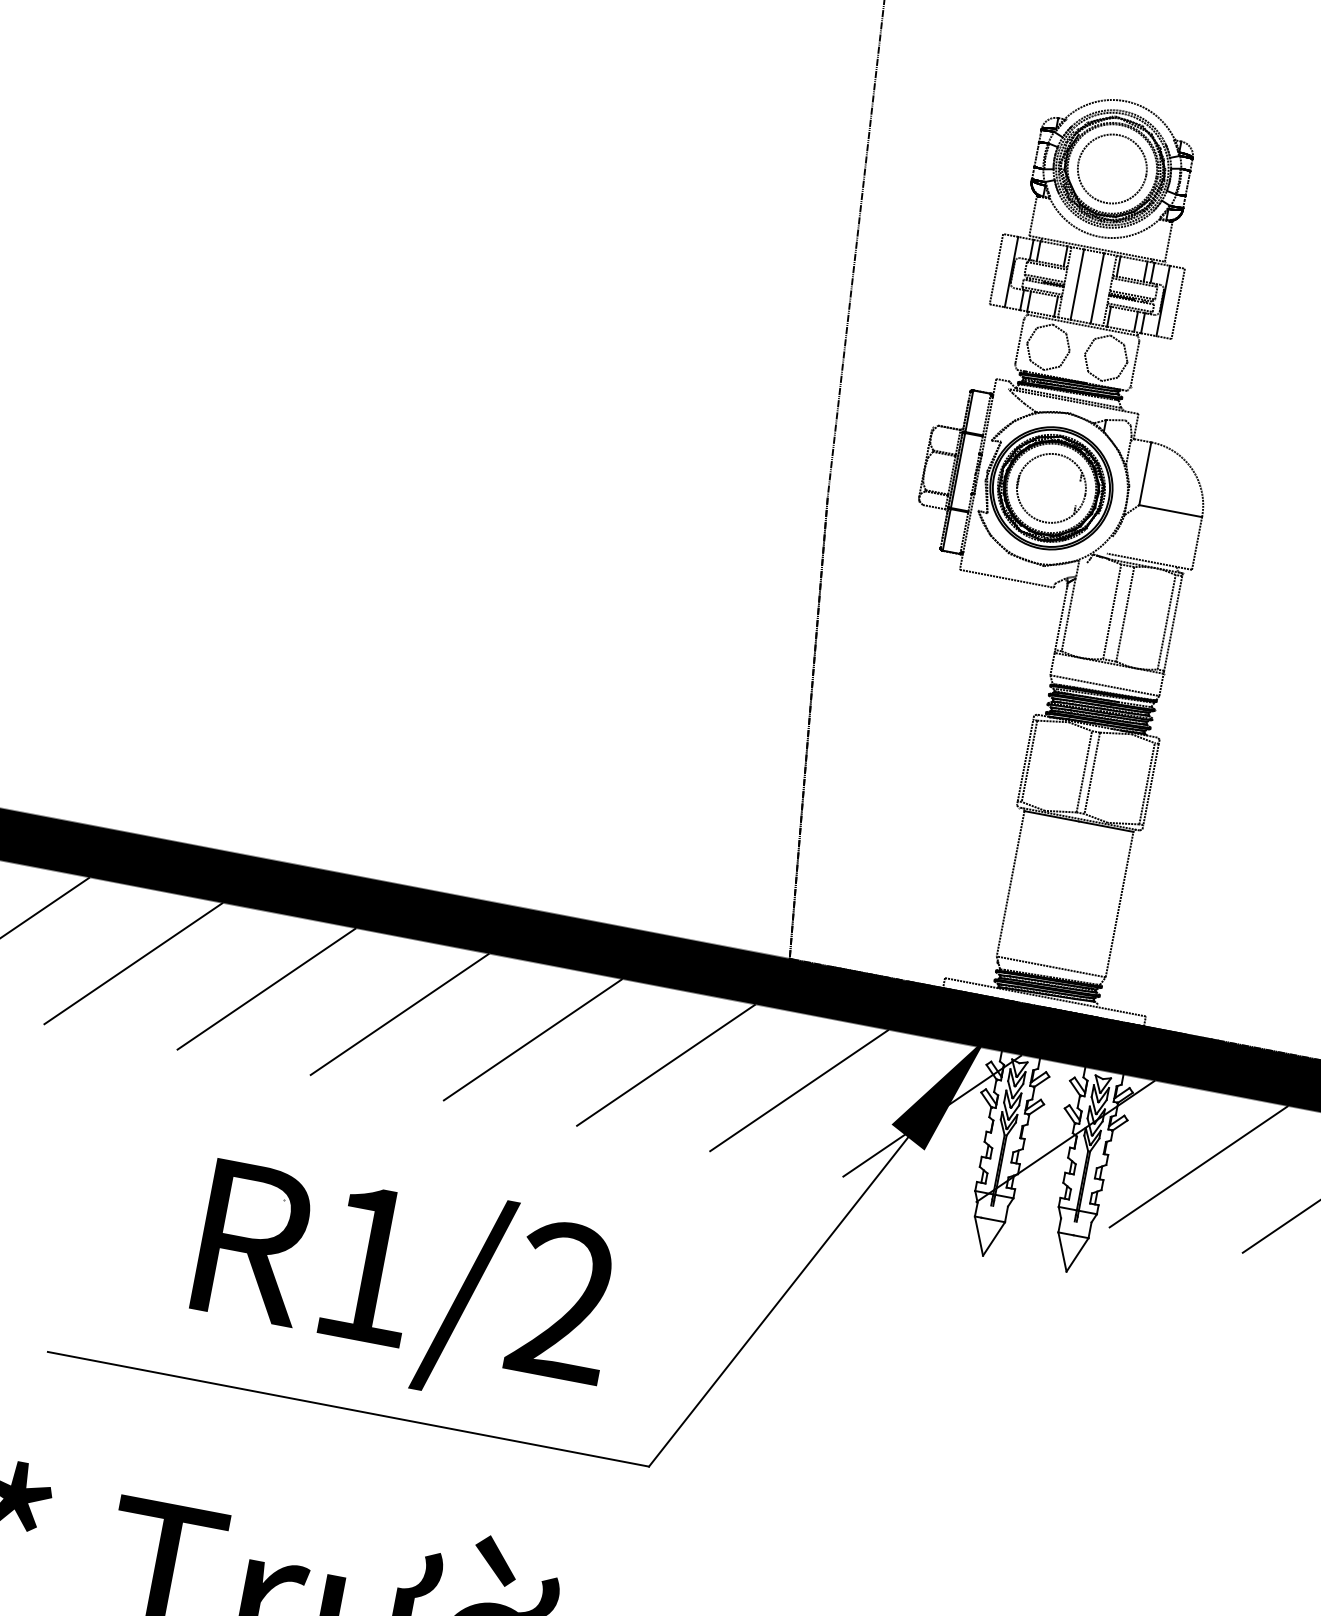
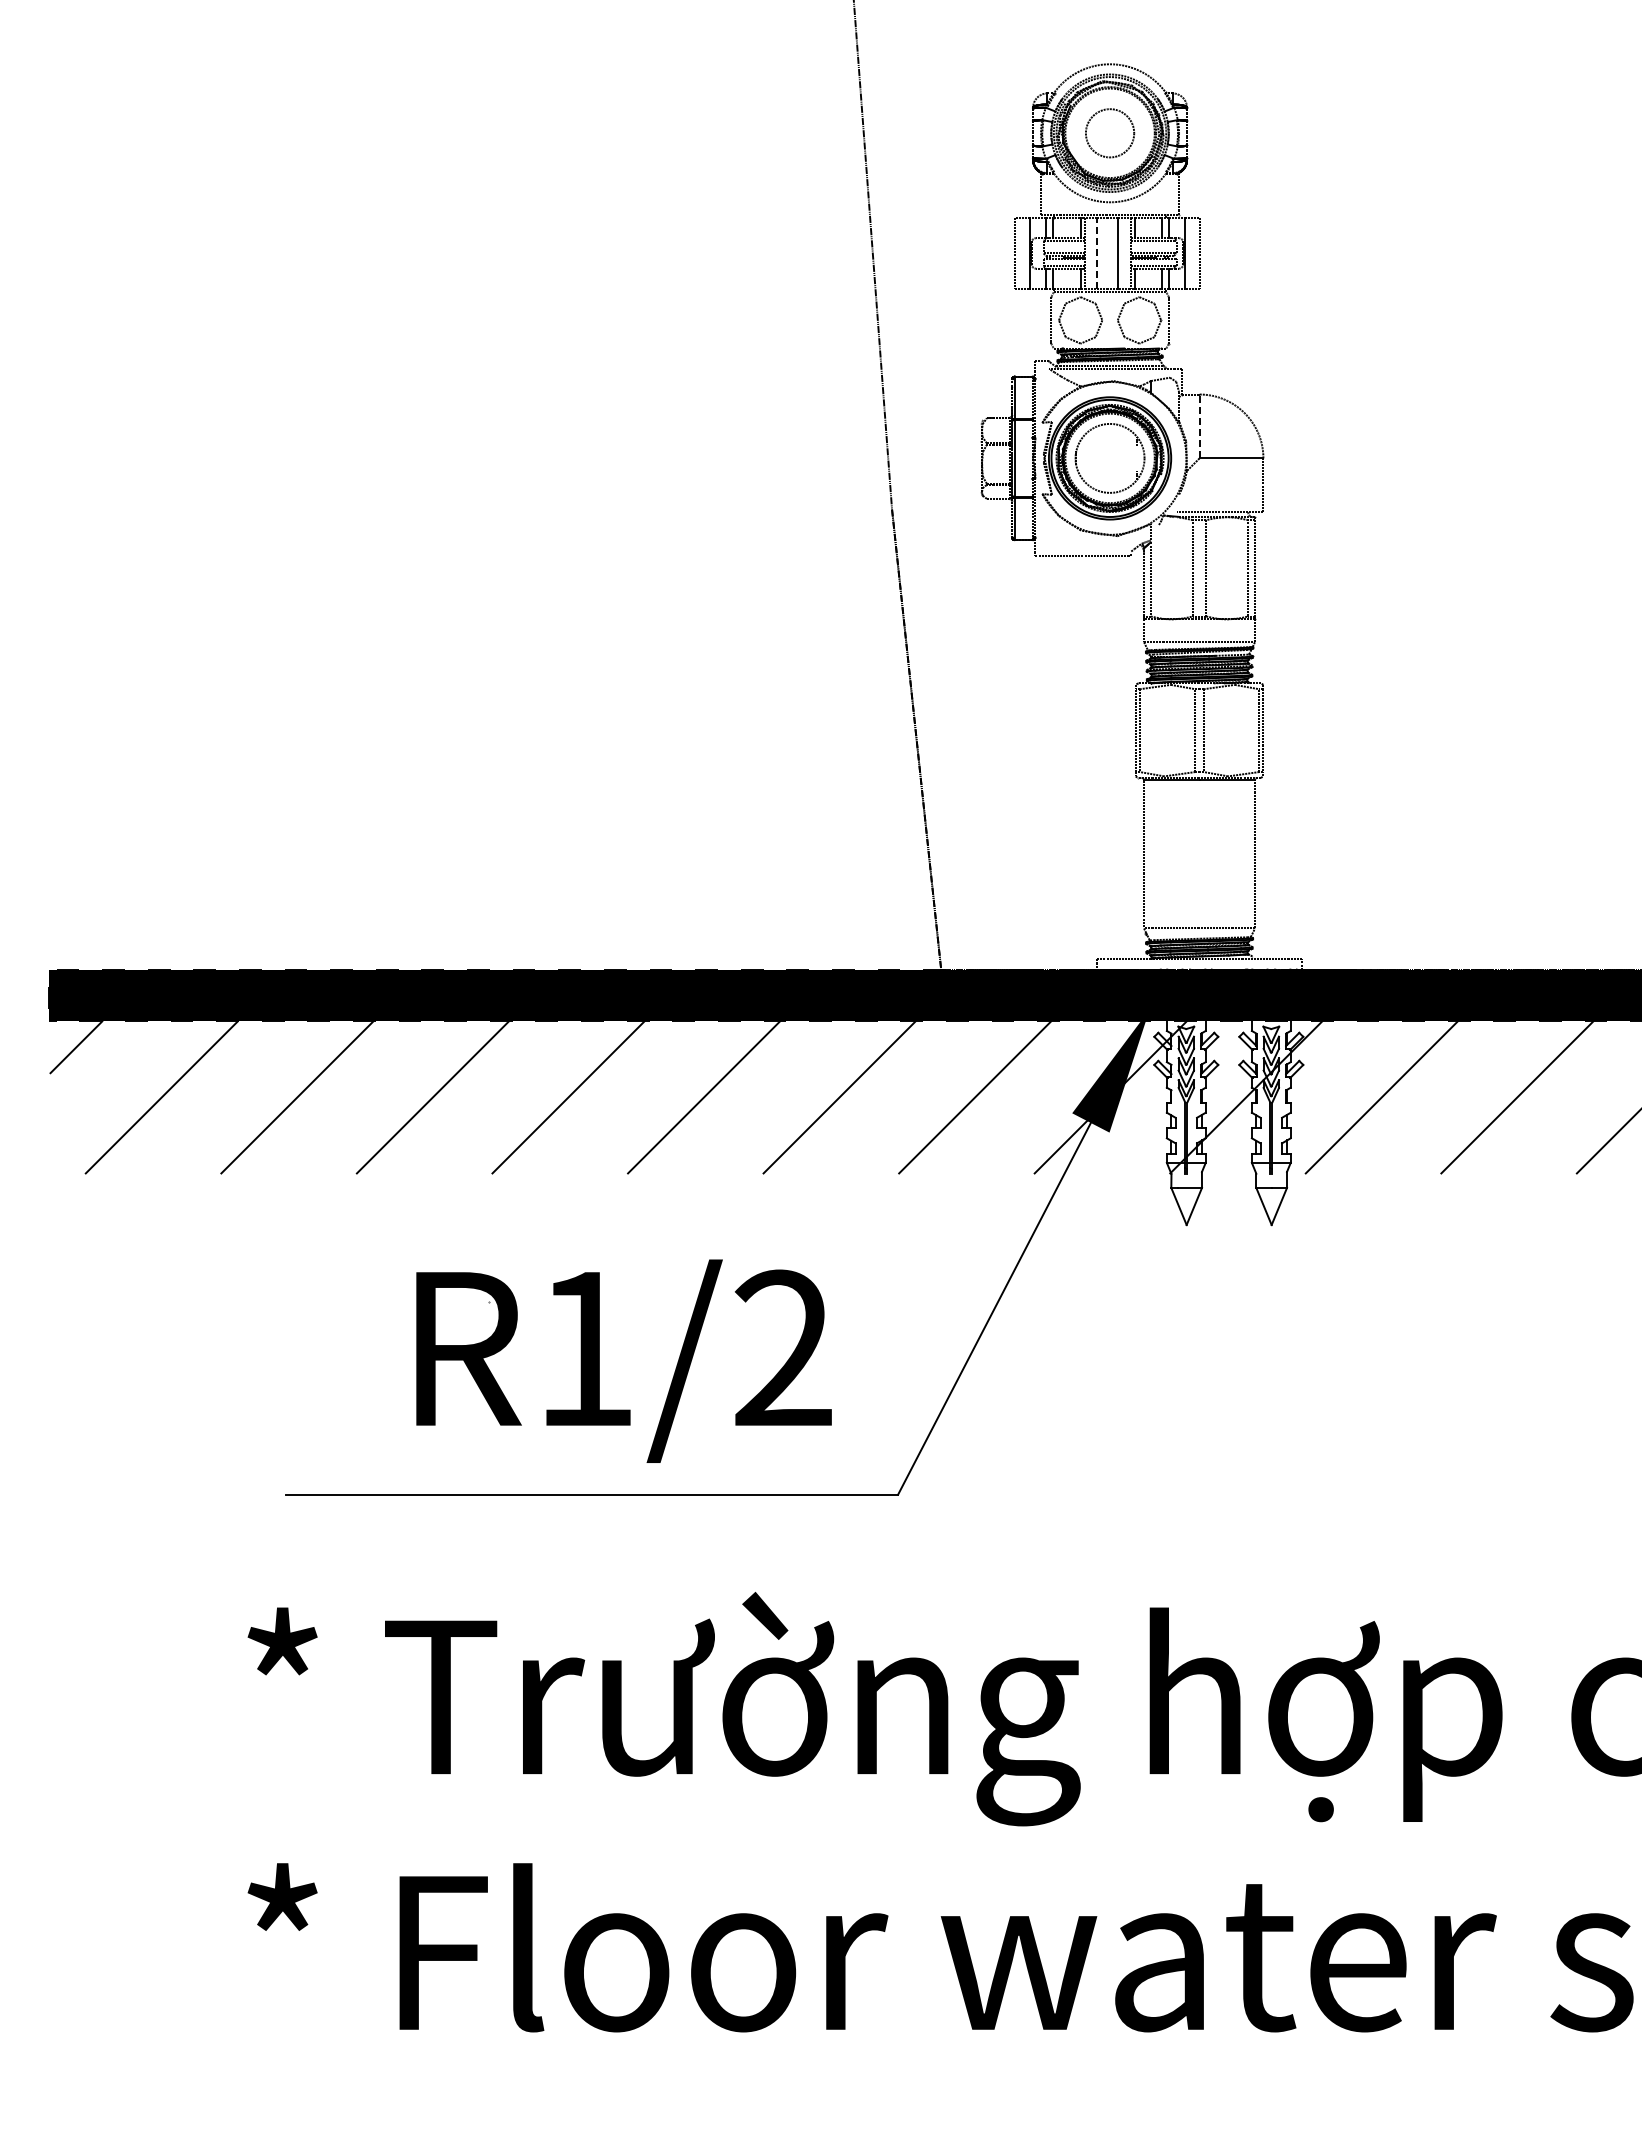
circle: (1111, 168) -> (1109, 132), size x0.7
line: (1077, 284) -> (1097, 253), solid -> dashed
line: (1145, 473) -> (1199, 426), solid -> dashed

